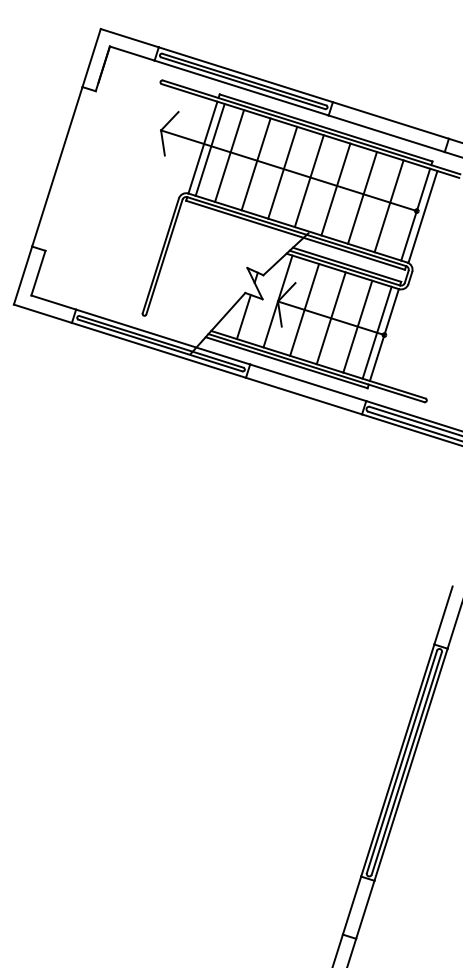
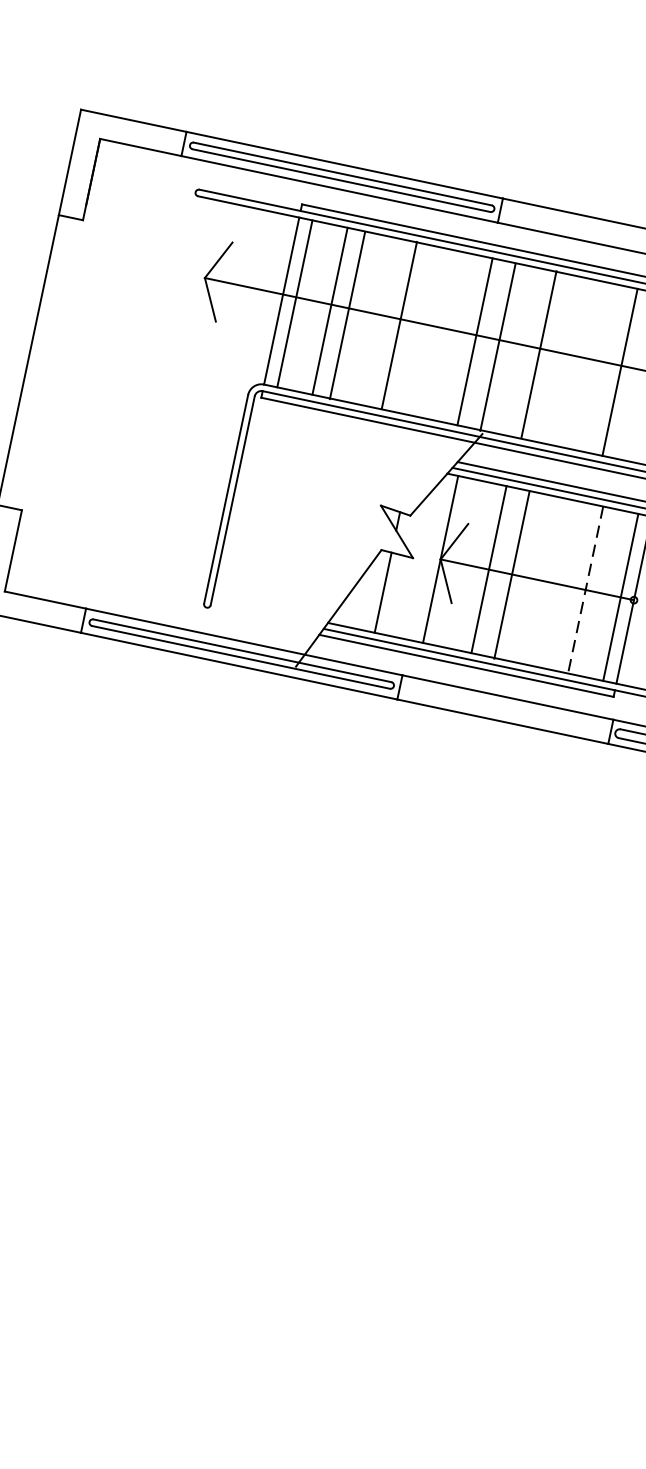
line: (255, 164) -> (346, 315), moved
line: (282, 172) -> (398, 324), moved
line: (335, 189) -> (497, 347), moved
line: (362, 197) -> (538, 353), moved
line: (330, 318) -> (510, 575), moved
line: (357, 327) -> (585, 591), solid -> dashed

